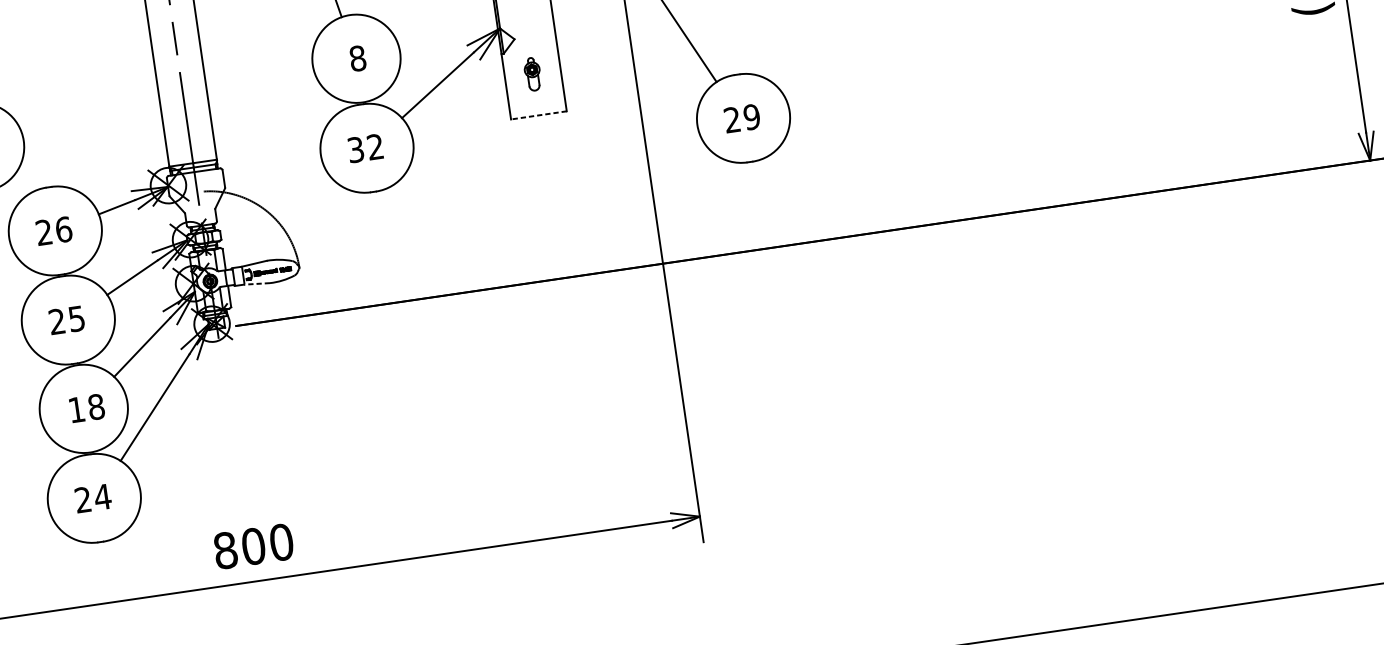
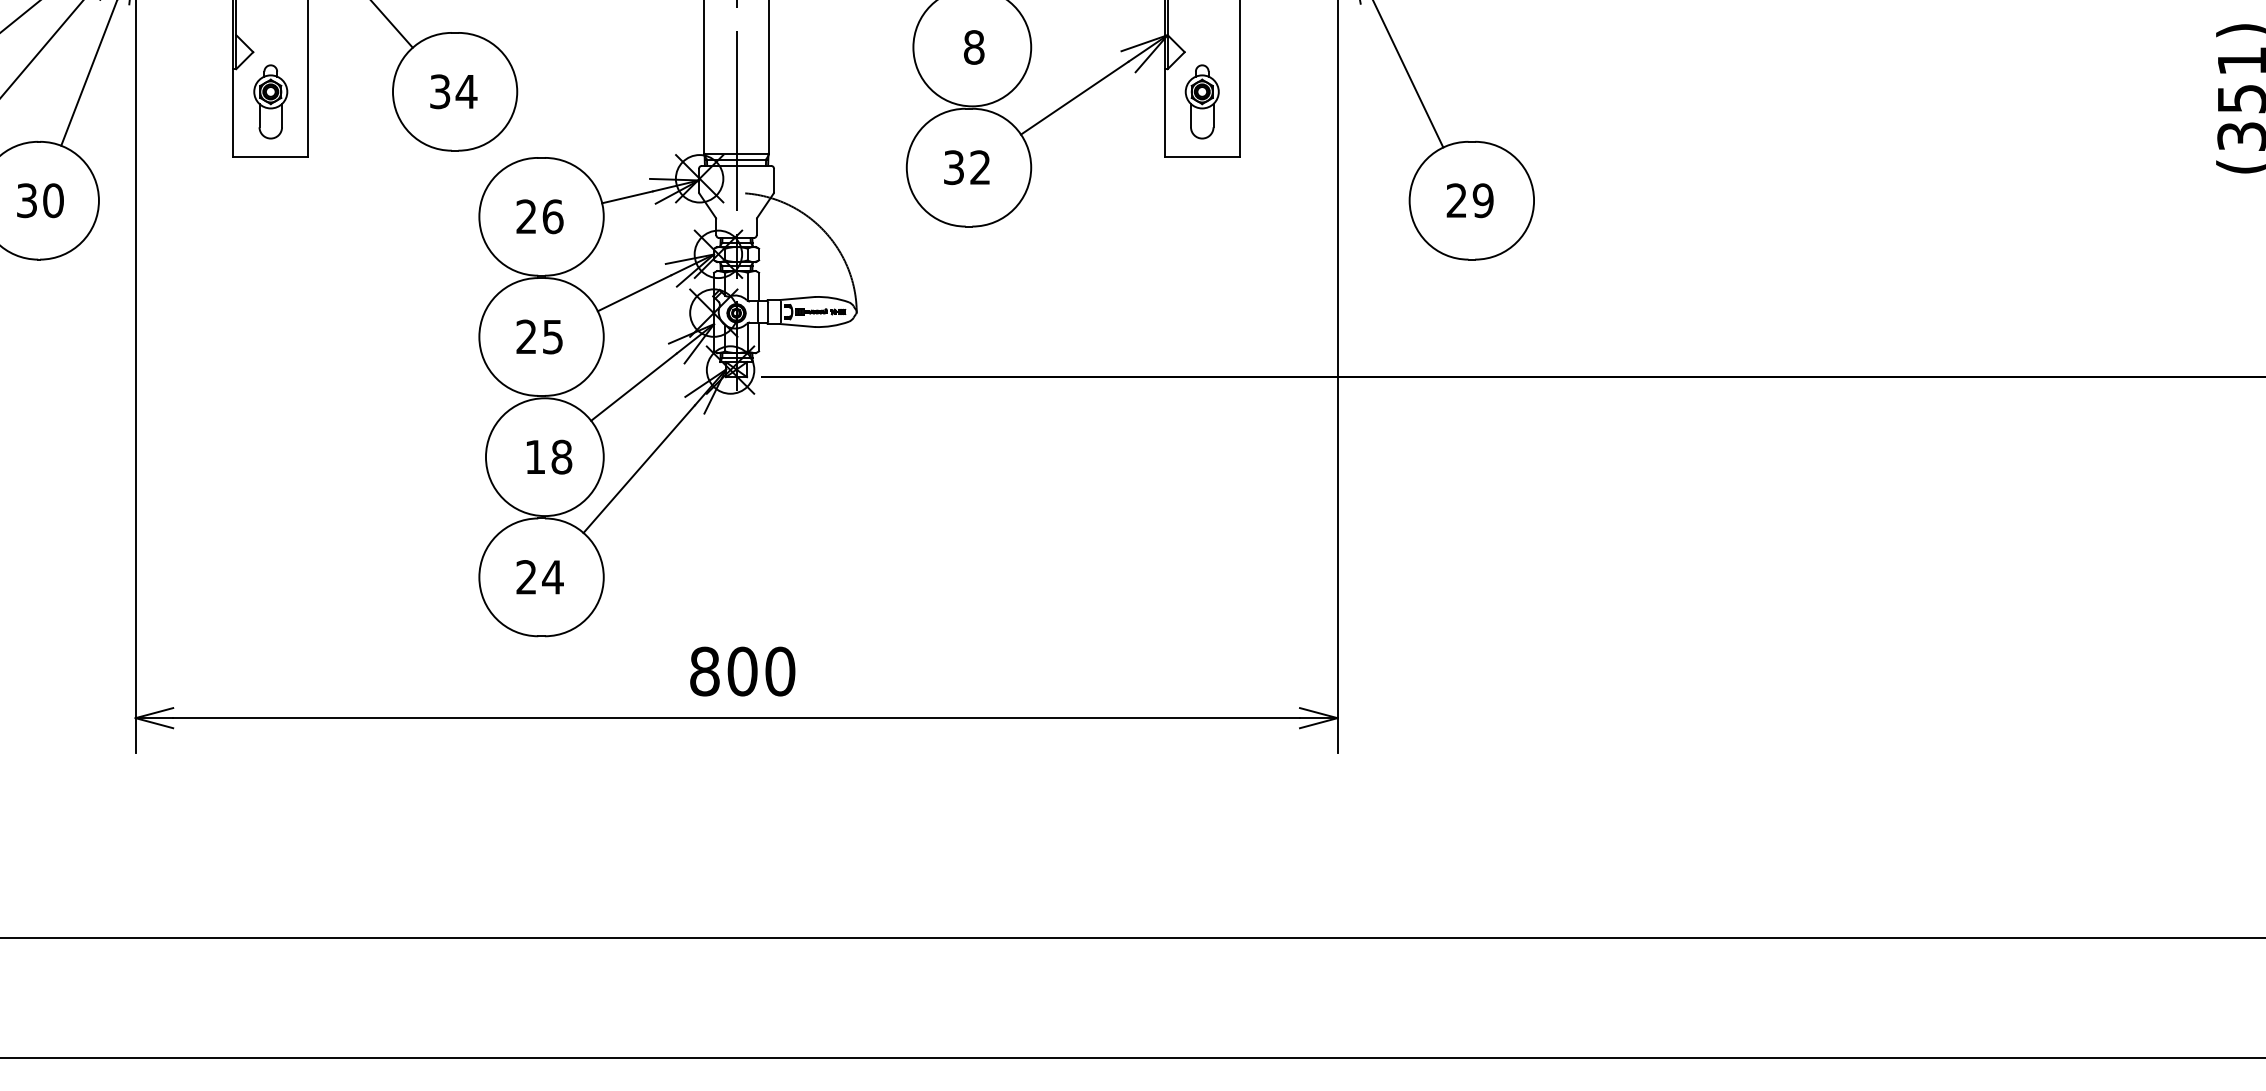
part: (532, 74) -> (1201, 101), size x1.67
line: (539, 115) -> (1202, 157), dashed -> solid
line: (256, 283) -> (797, 325), dashed -> solid

